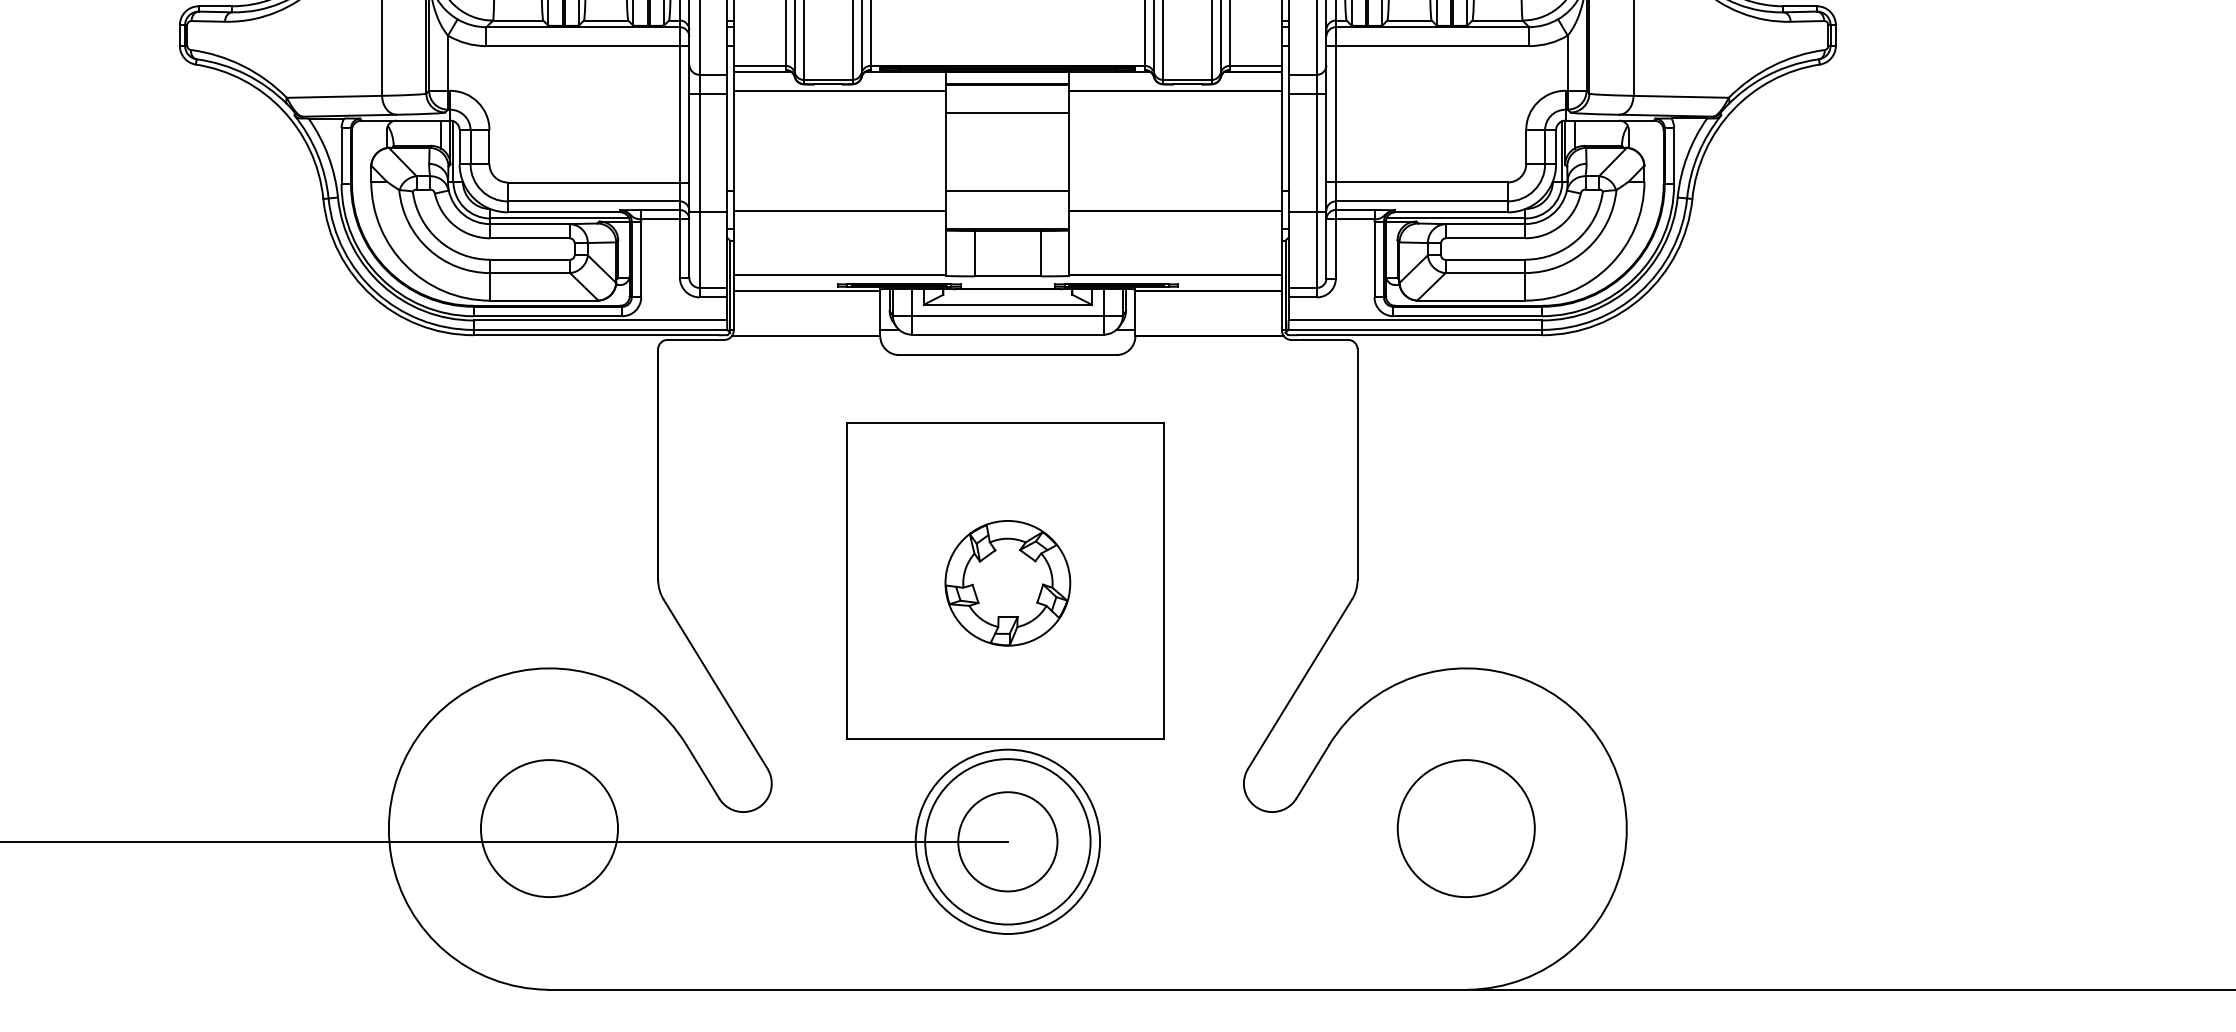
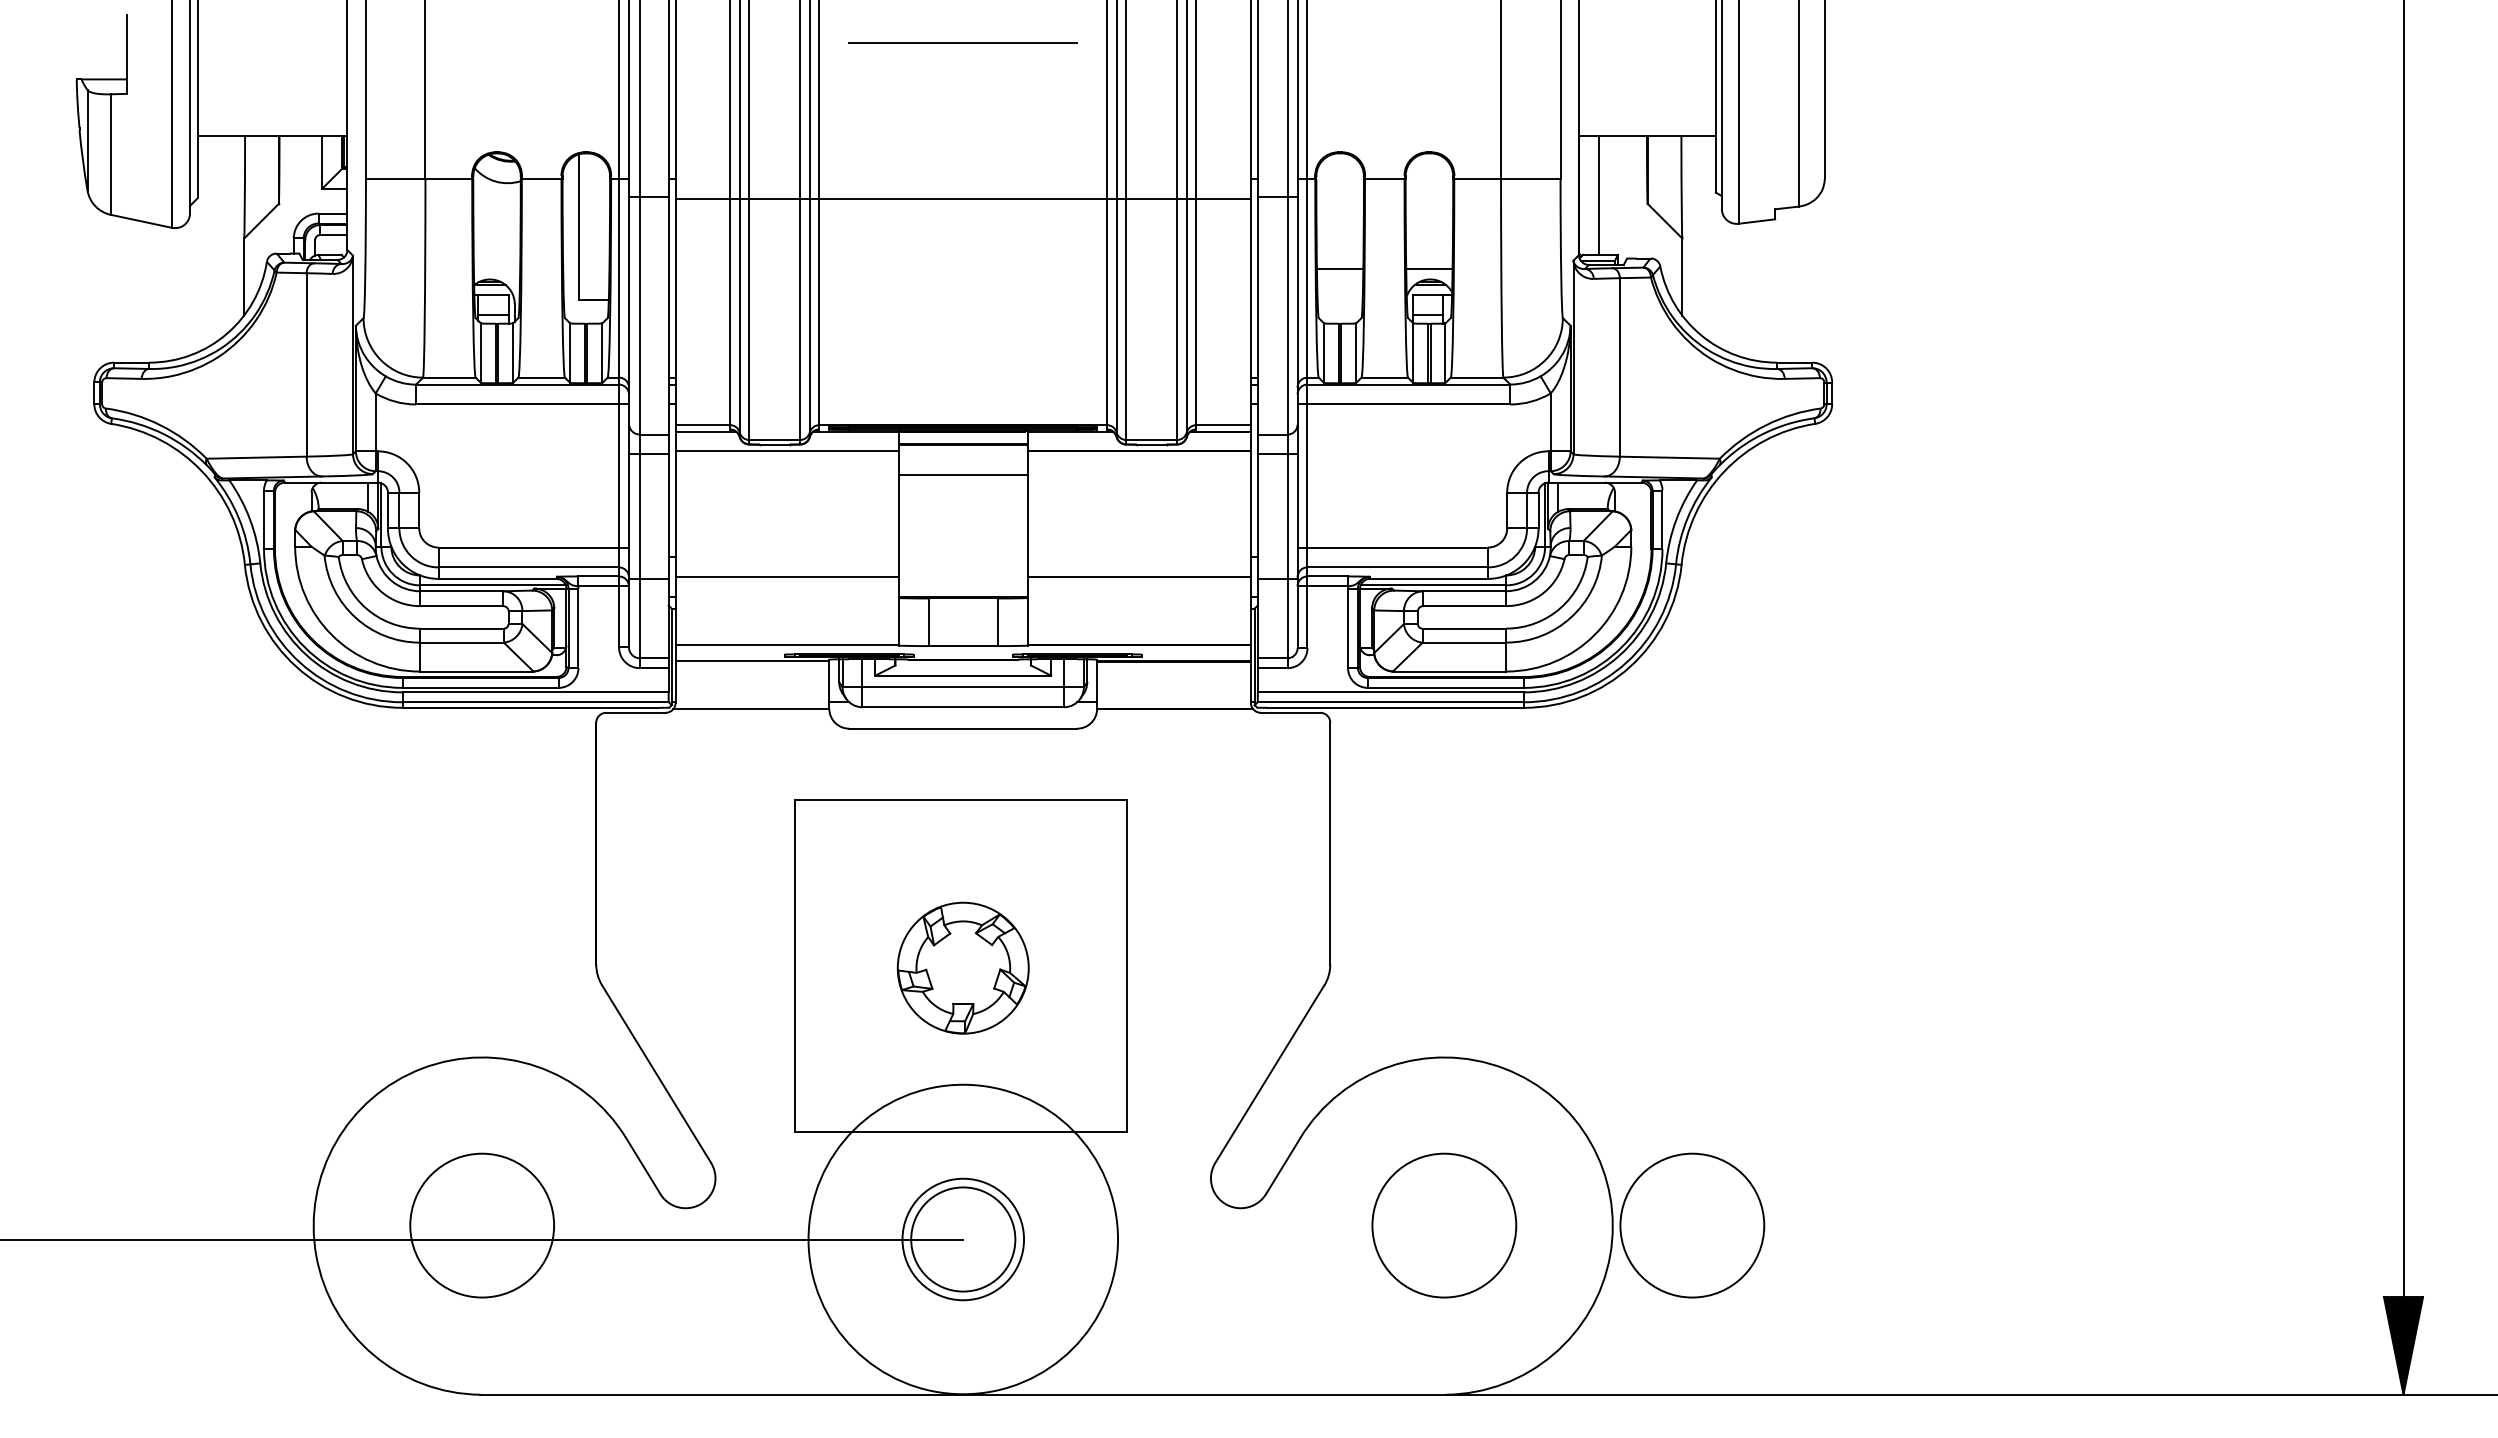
line: (1007, 191) -> (962, 556), removed
circle: (1702, 828) -> (1692, 1225), added
circle: (1007, 841) -> (962, 1239), size x1.6
circle: (1008, 841) -> (963, 1239), size x0.7

